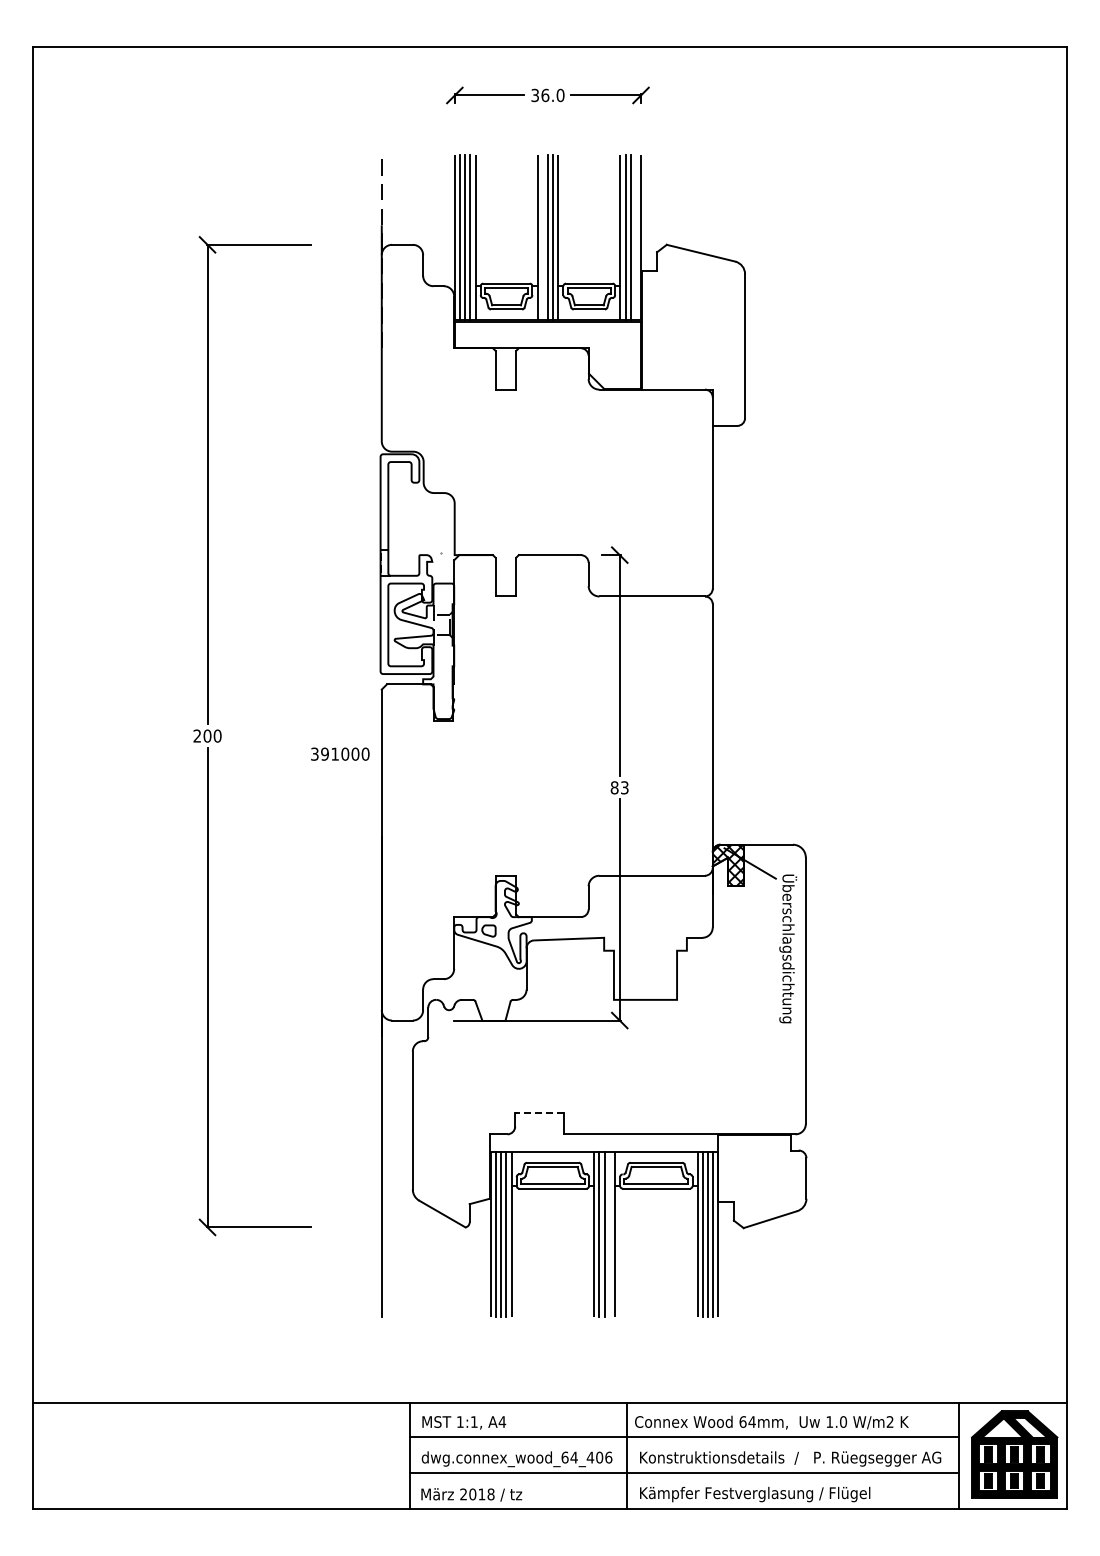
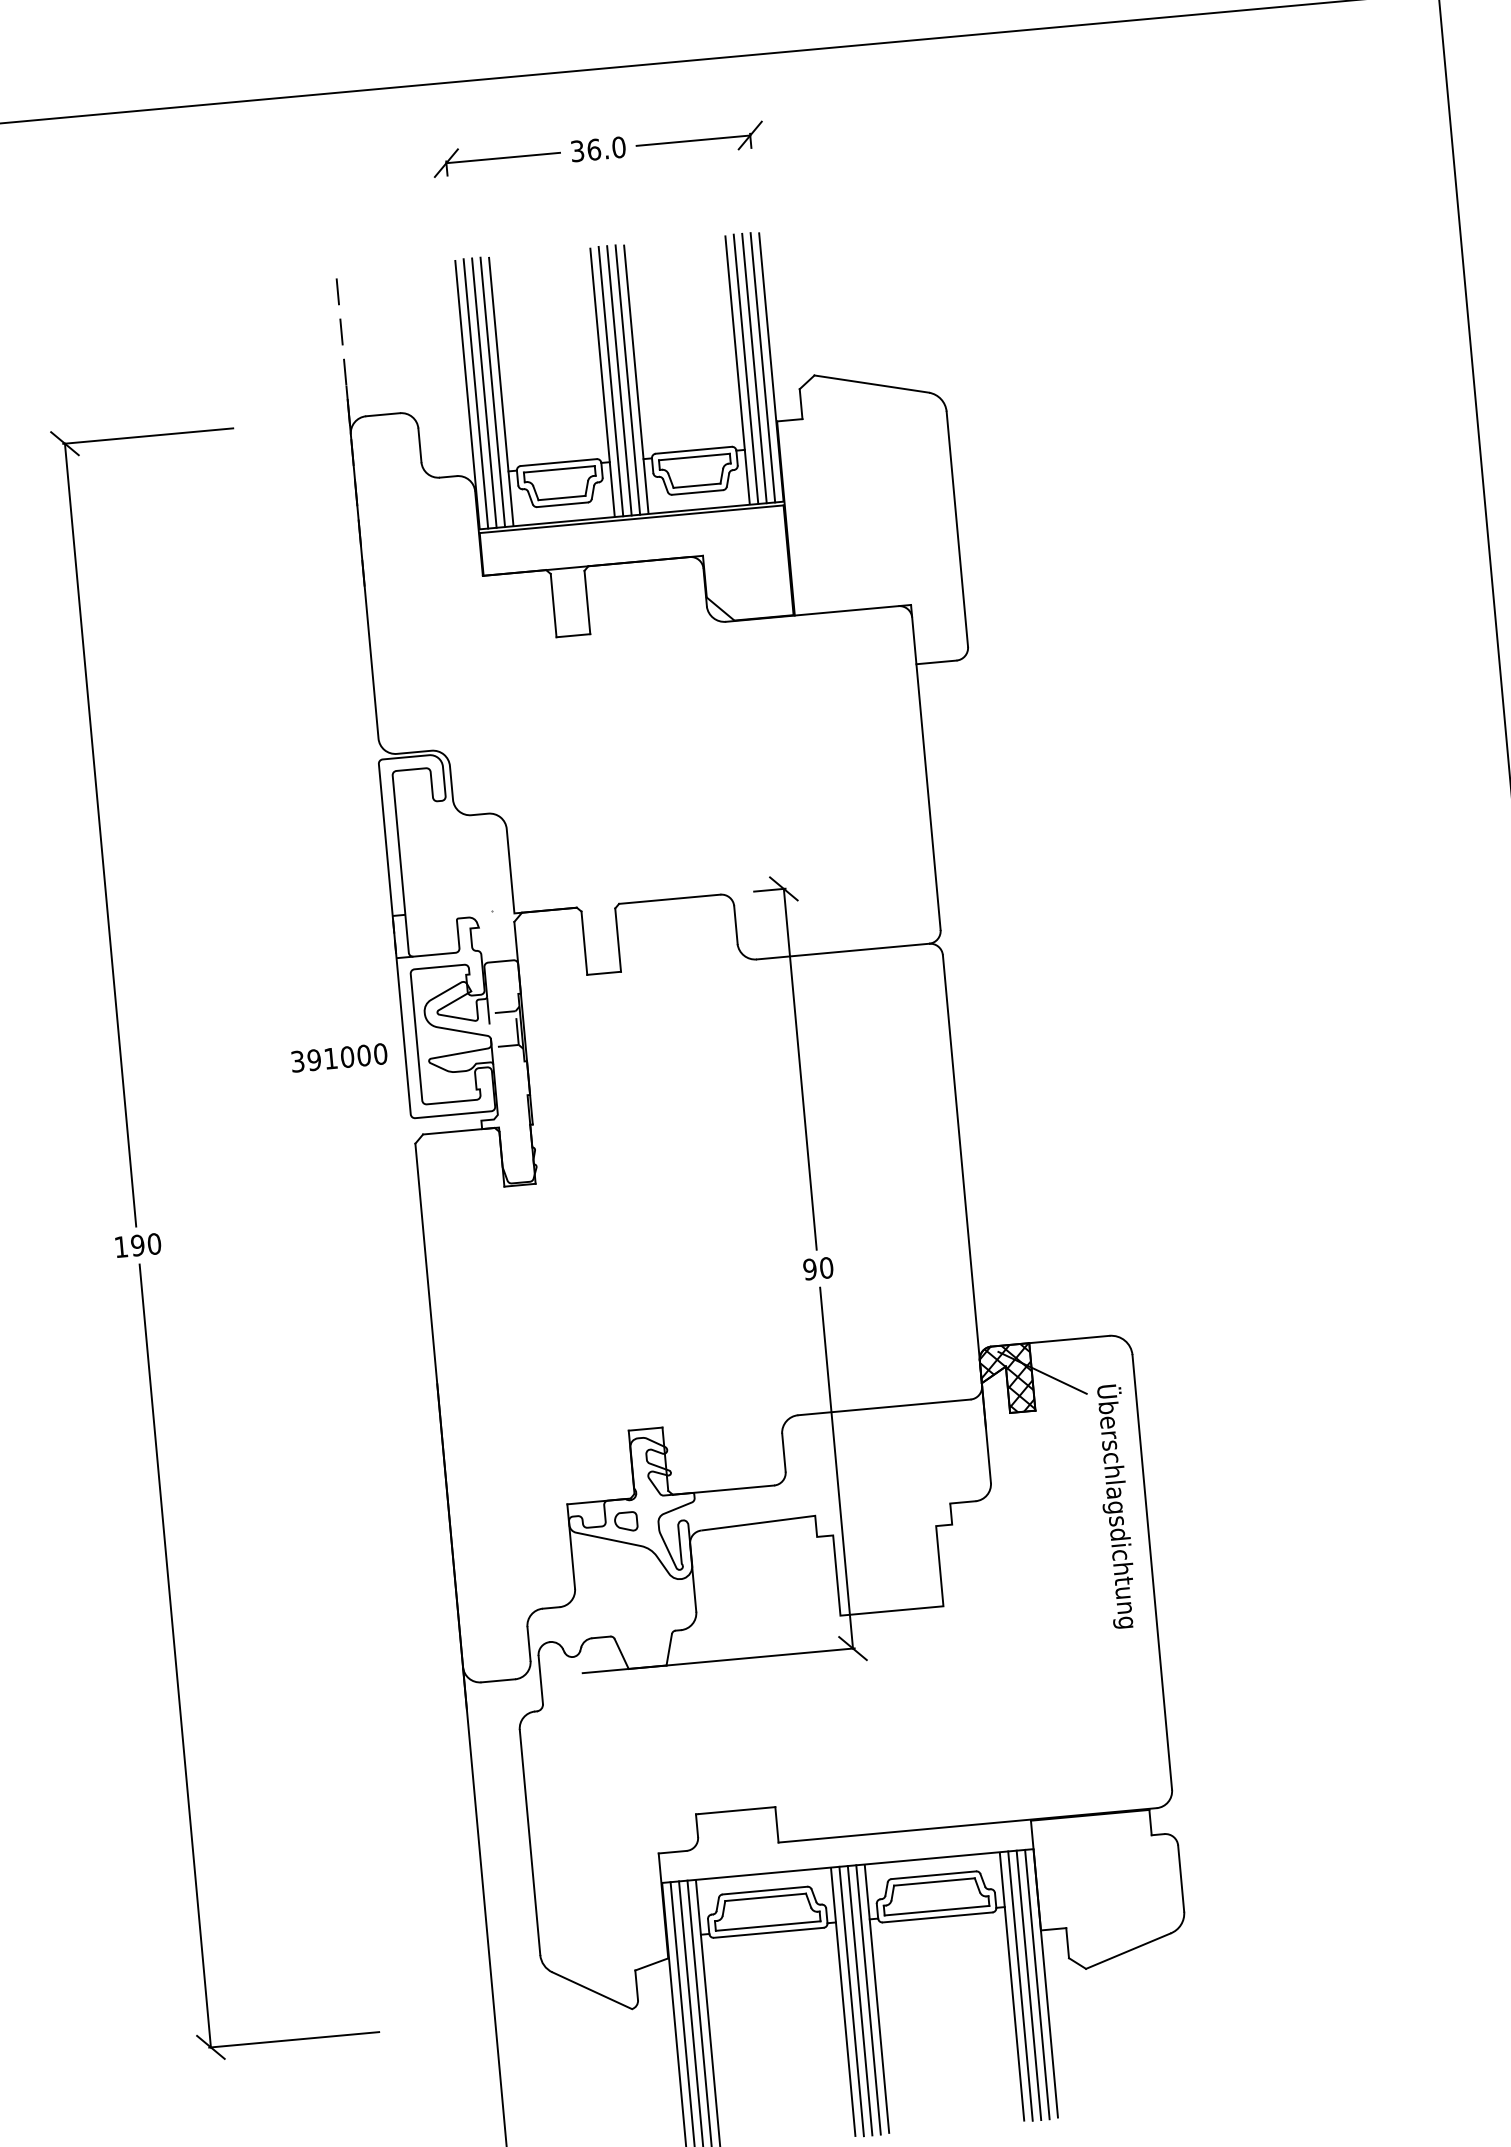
line: (542, 236) -> (610, 380), added
line: (635, 236) -> (762, 366), added
text: (202, 735) -> (129, 1245), 200 -> 190
text: (340, 753) -> (339, 1056), moved
text: (619, 787) -> (817, 1268), 83 -> 90
line: (539, 1112) -> (735, 1810), dashed -> solid
line: (609, 1234) -> (868, 1999), added

